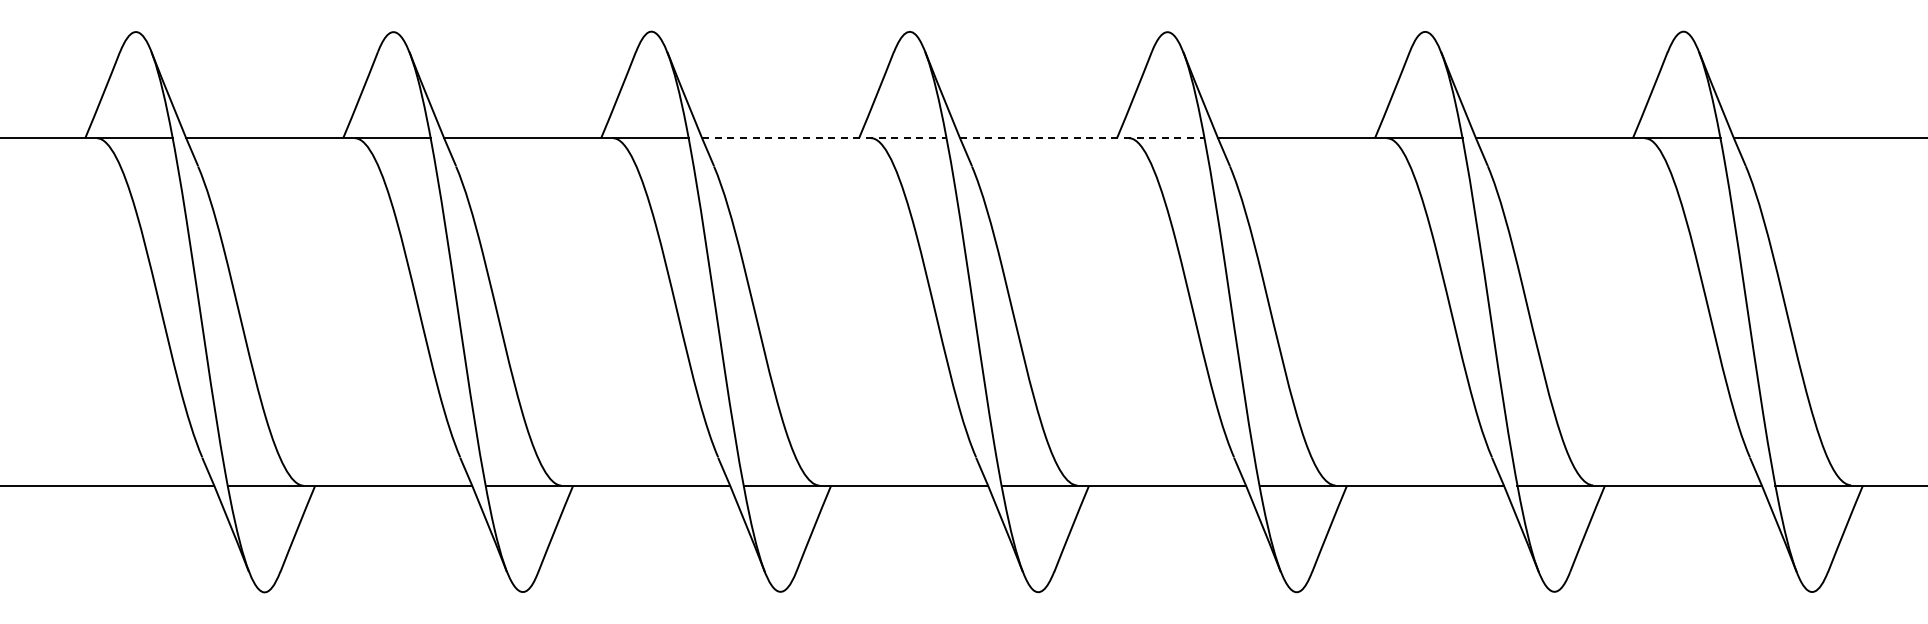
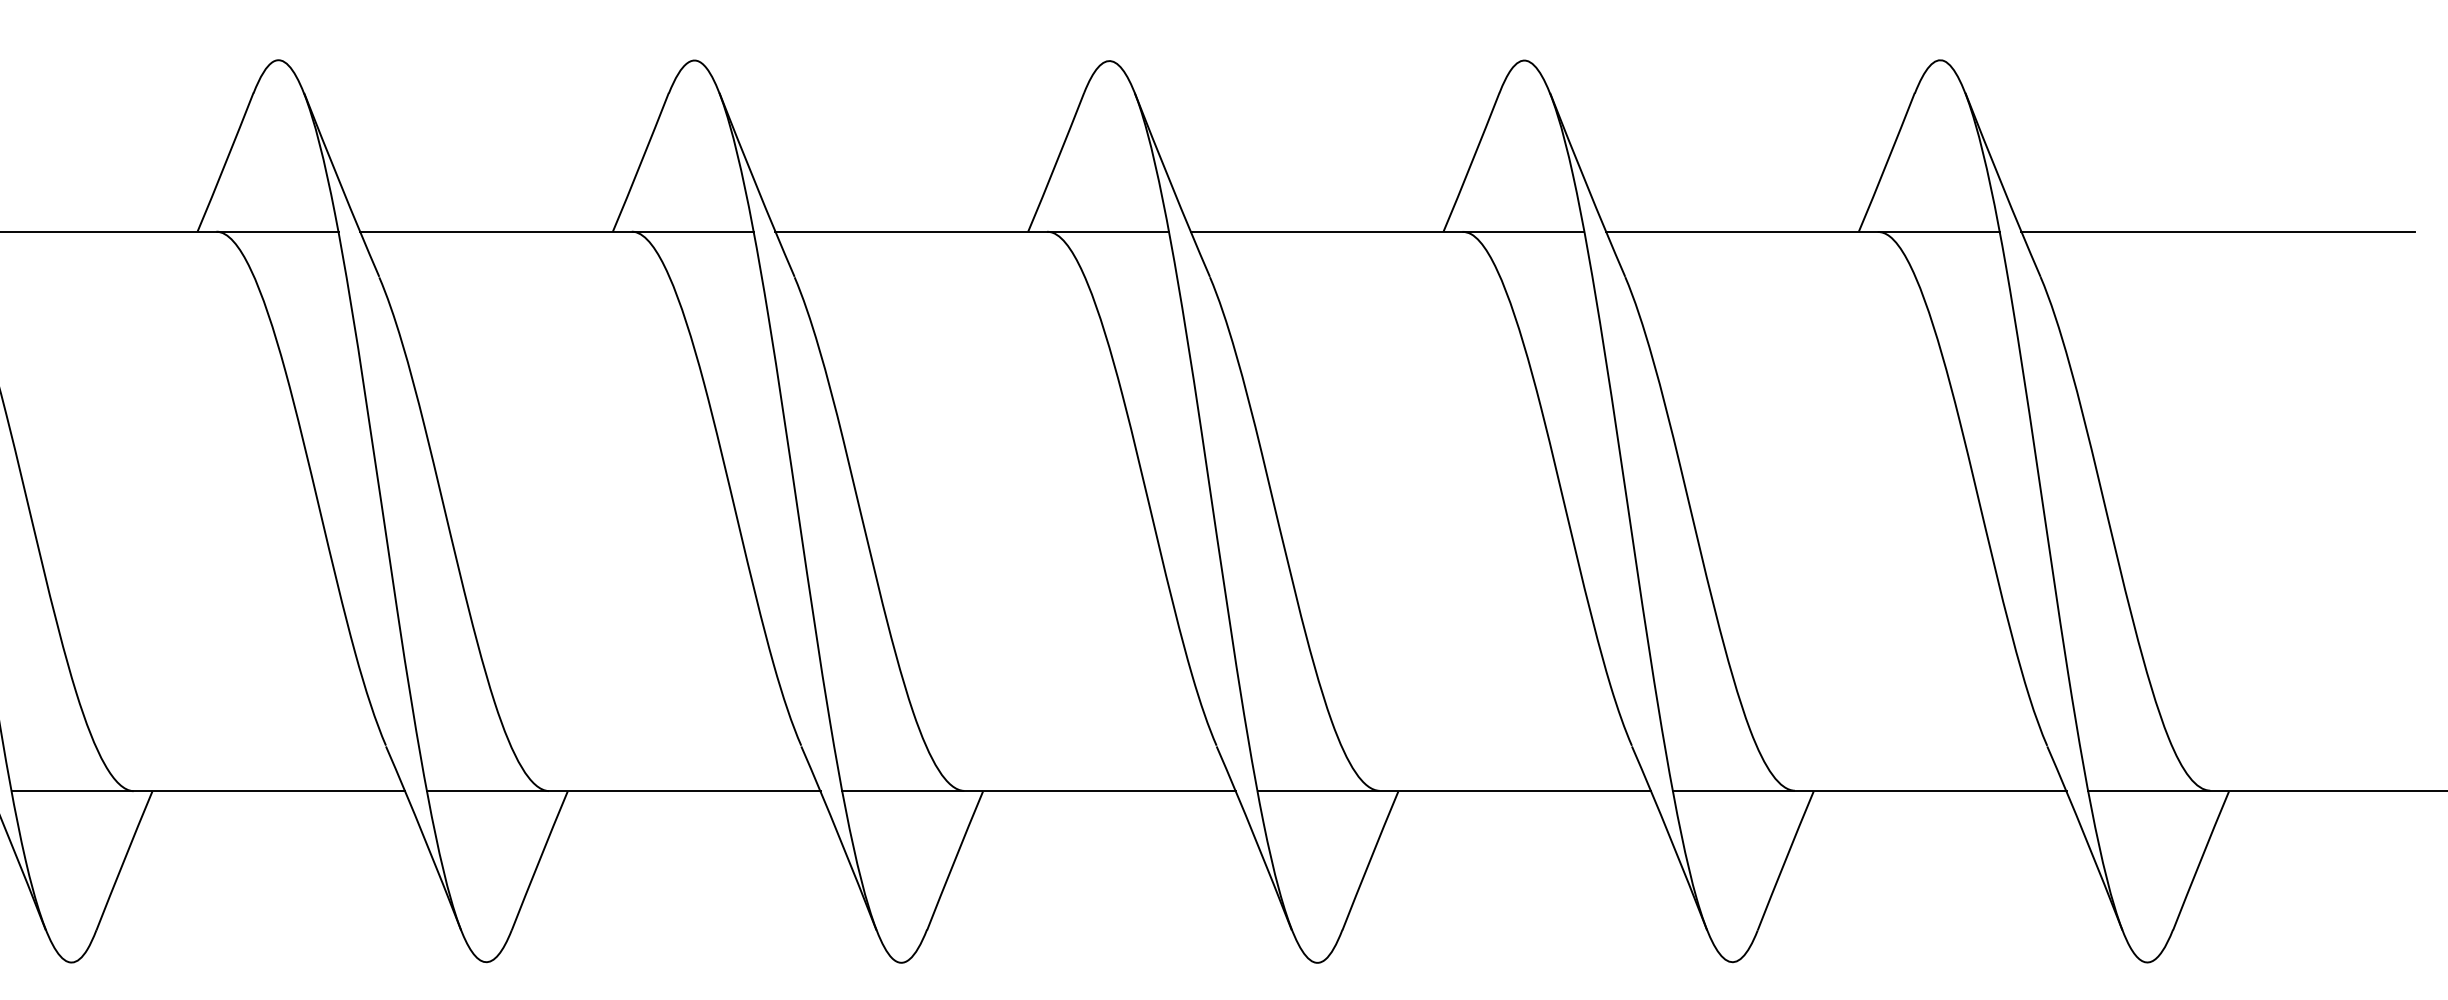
line: (824, 138) -> (557, 232), dashed -> solid
line: (1082, 138) -> (972, 232), dashed -> solid

